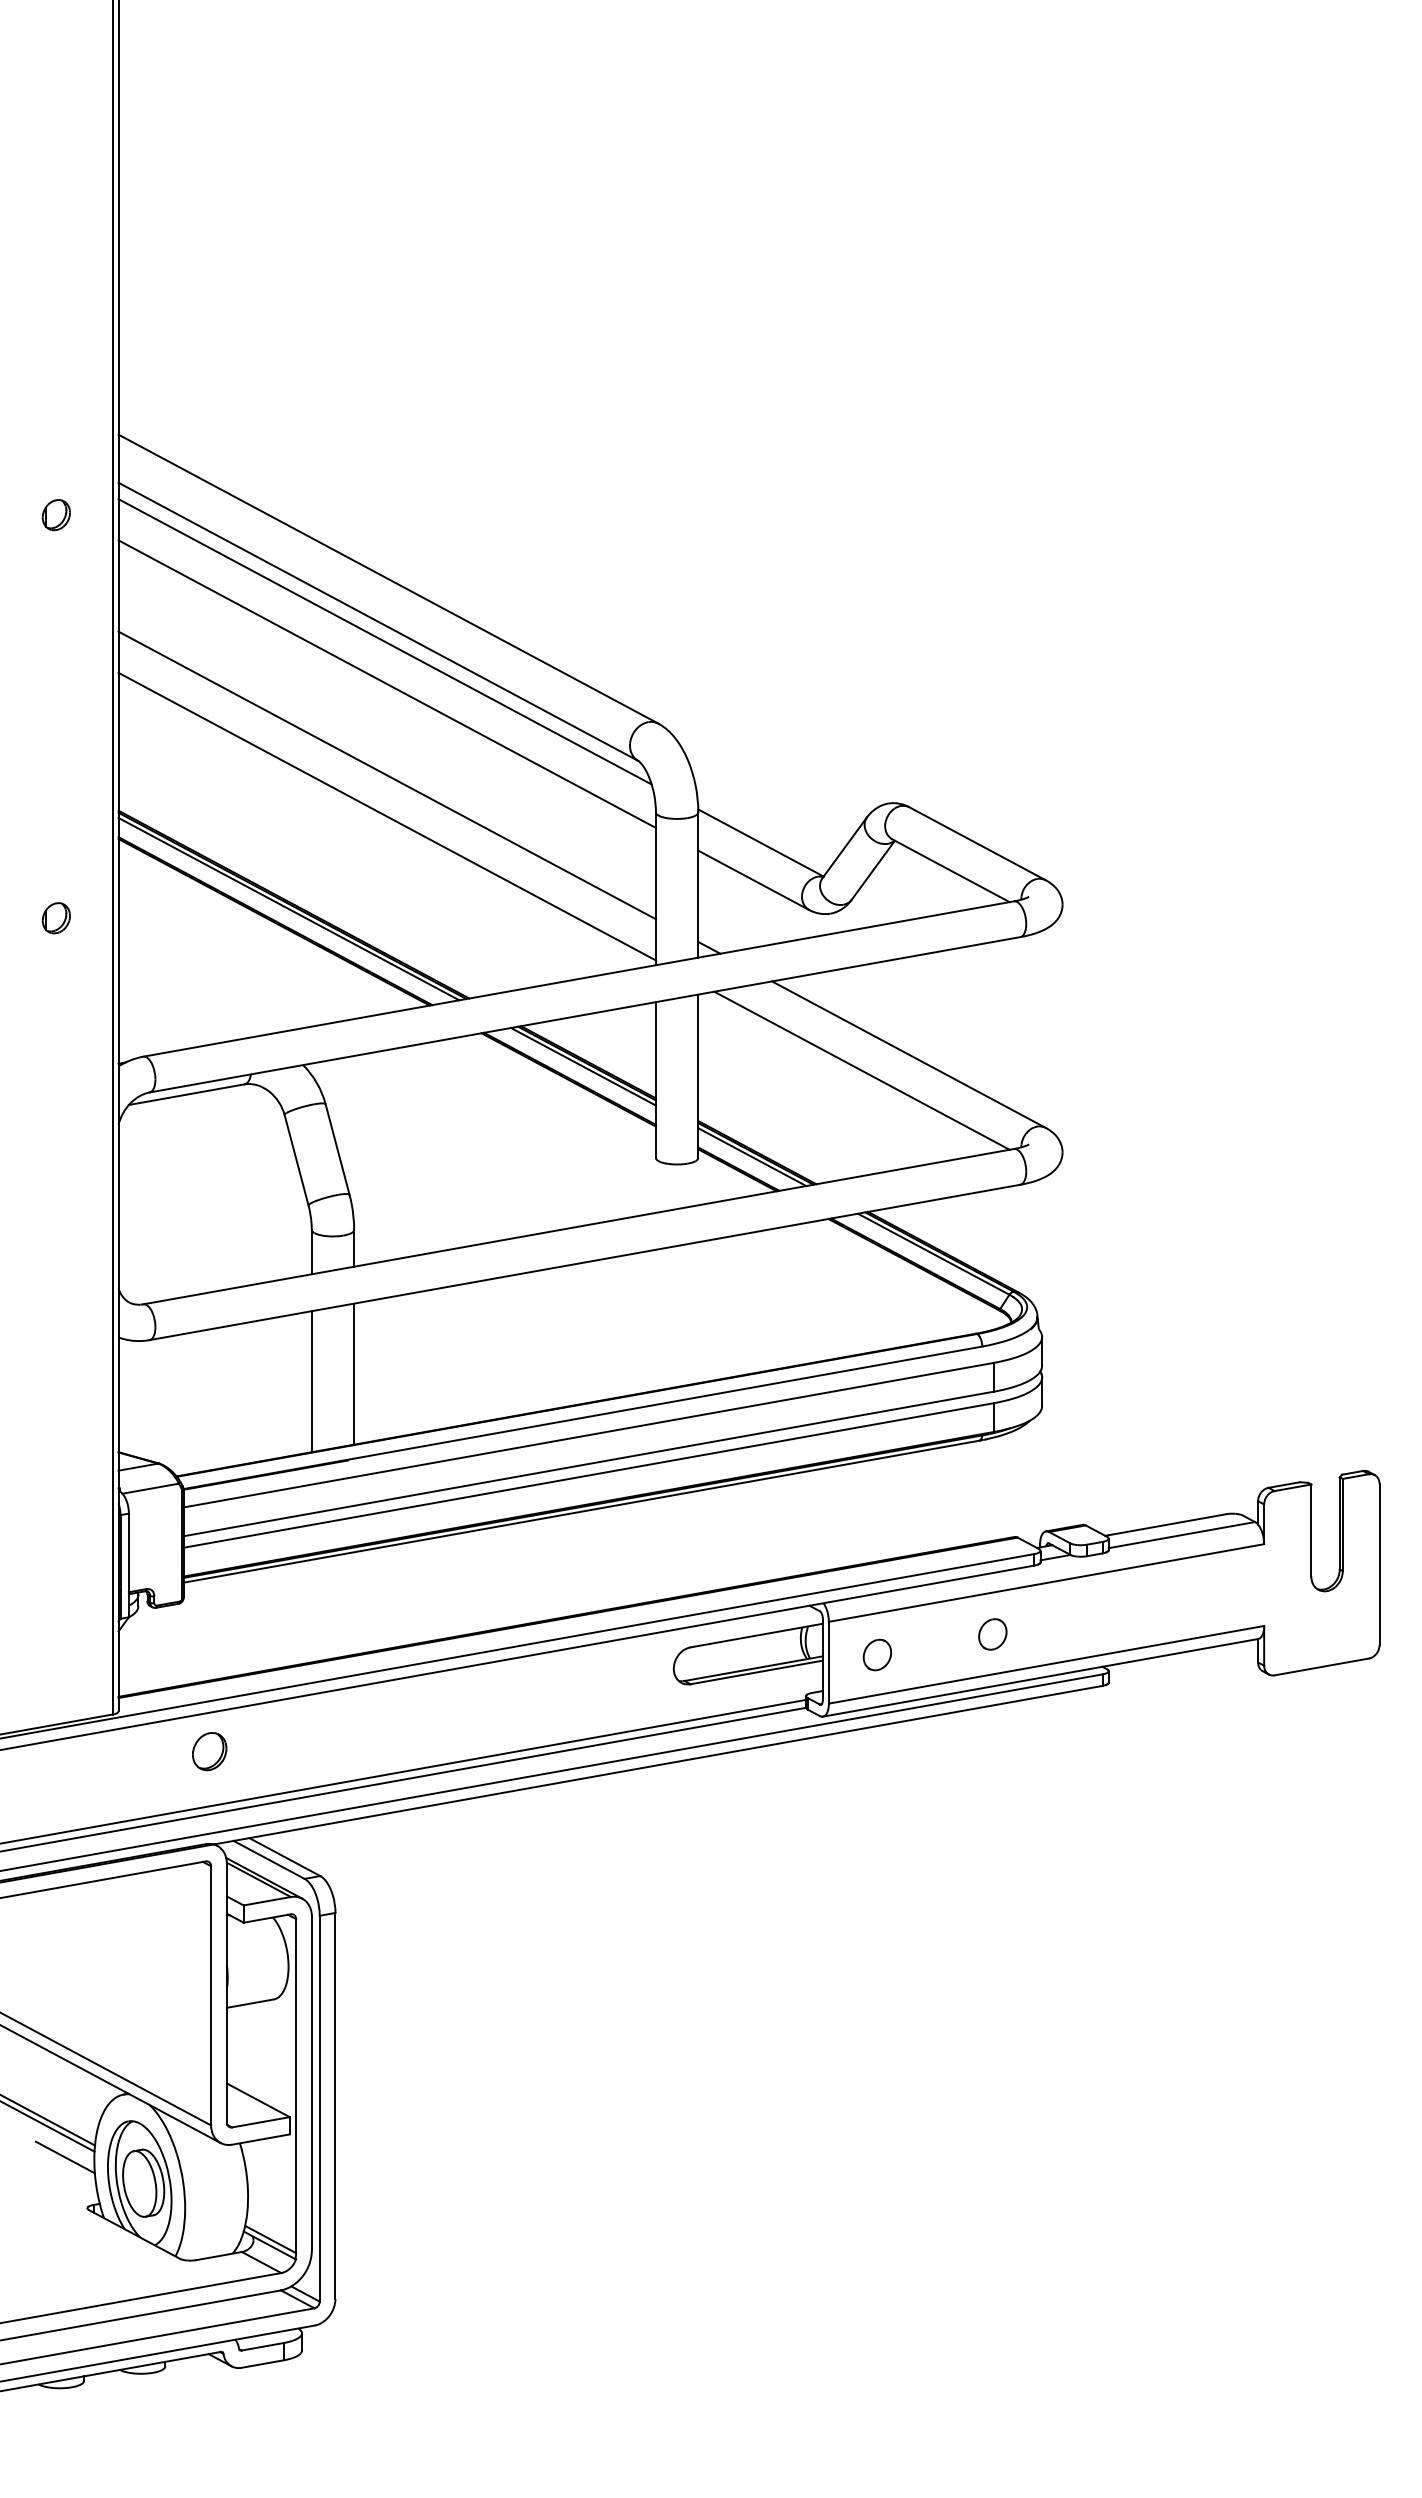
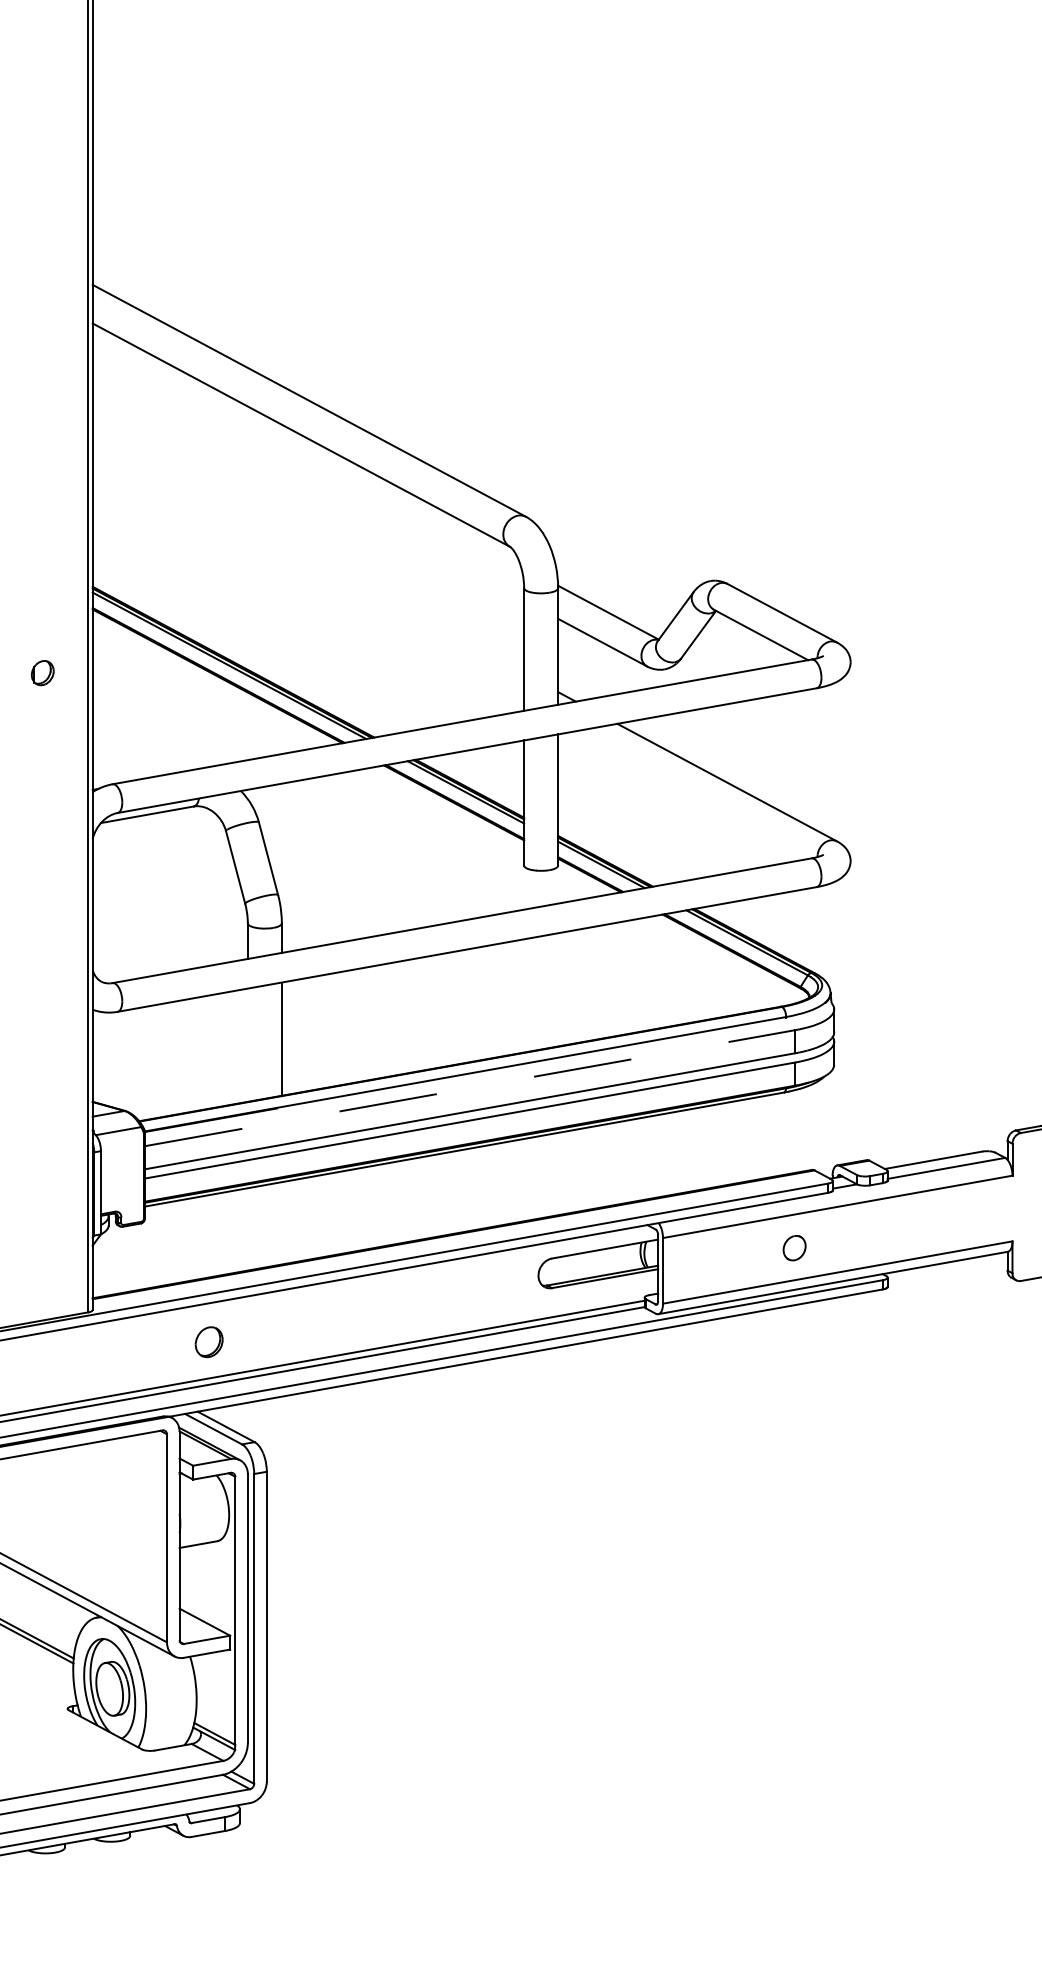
part: (55, 515) -> (42, 349), removed
line: (384, 641) -> (306, 450), removed
line: (386, 684) -> (307, 485), removed
line: (386, 775) -> (307, 558), removed
line: (386, 816) -> (307, 591), removed
line: (861, 1070) -> (689, 795), removed
line: (311, 1381) -> (247, 1045), removed
line: (589, 1435) -> (470, 1088), solid -> dashed
part: (877, 1654) -> (702, 1264), removed
part: (209, 1751) -> (209, 1342), moved
line: (64, 2157) -> (49, 1668), removed

